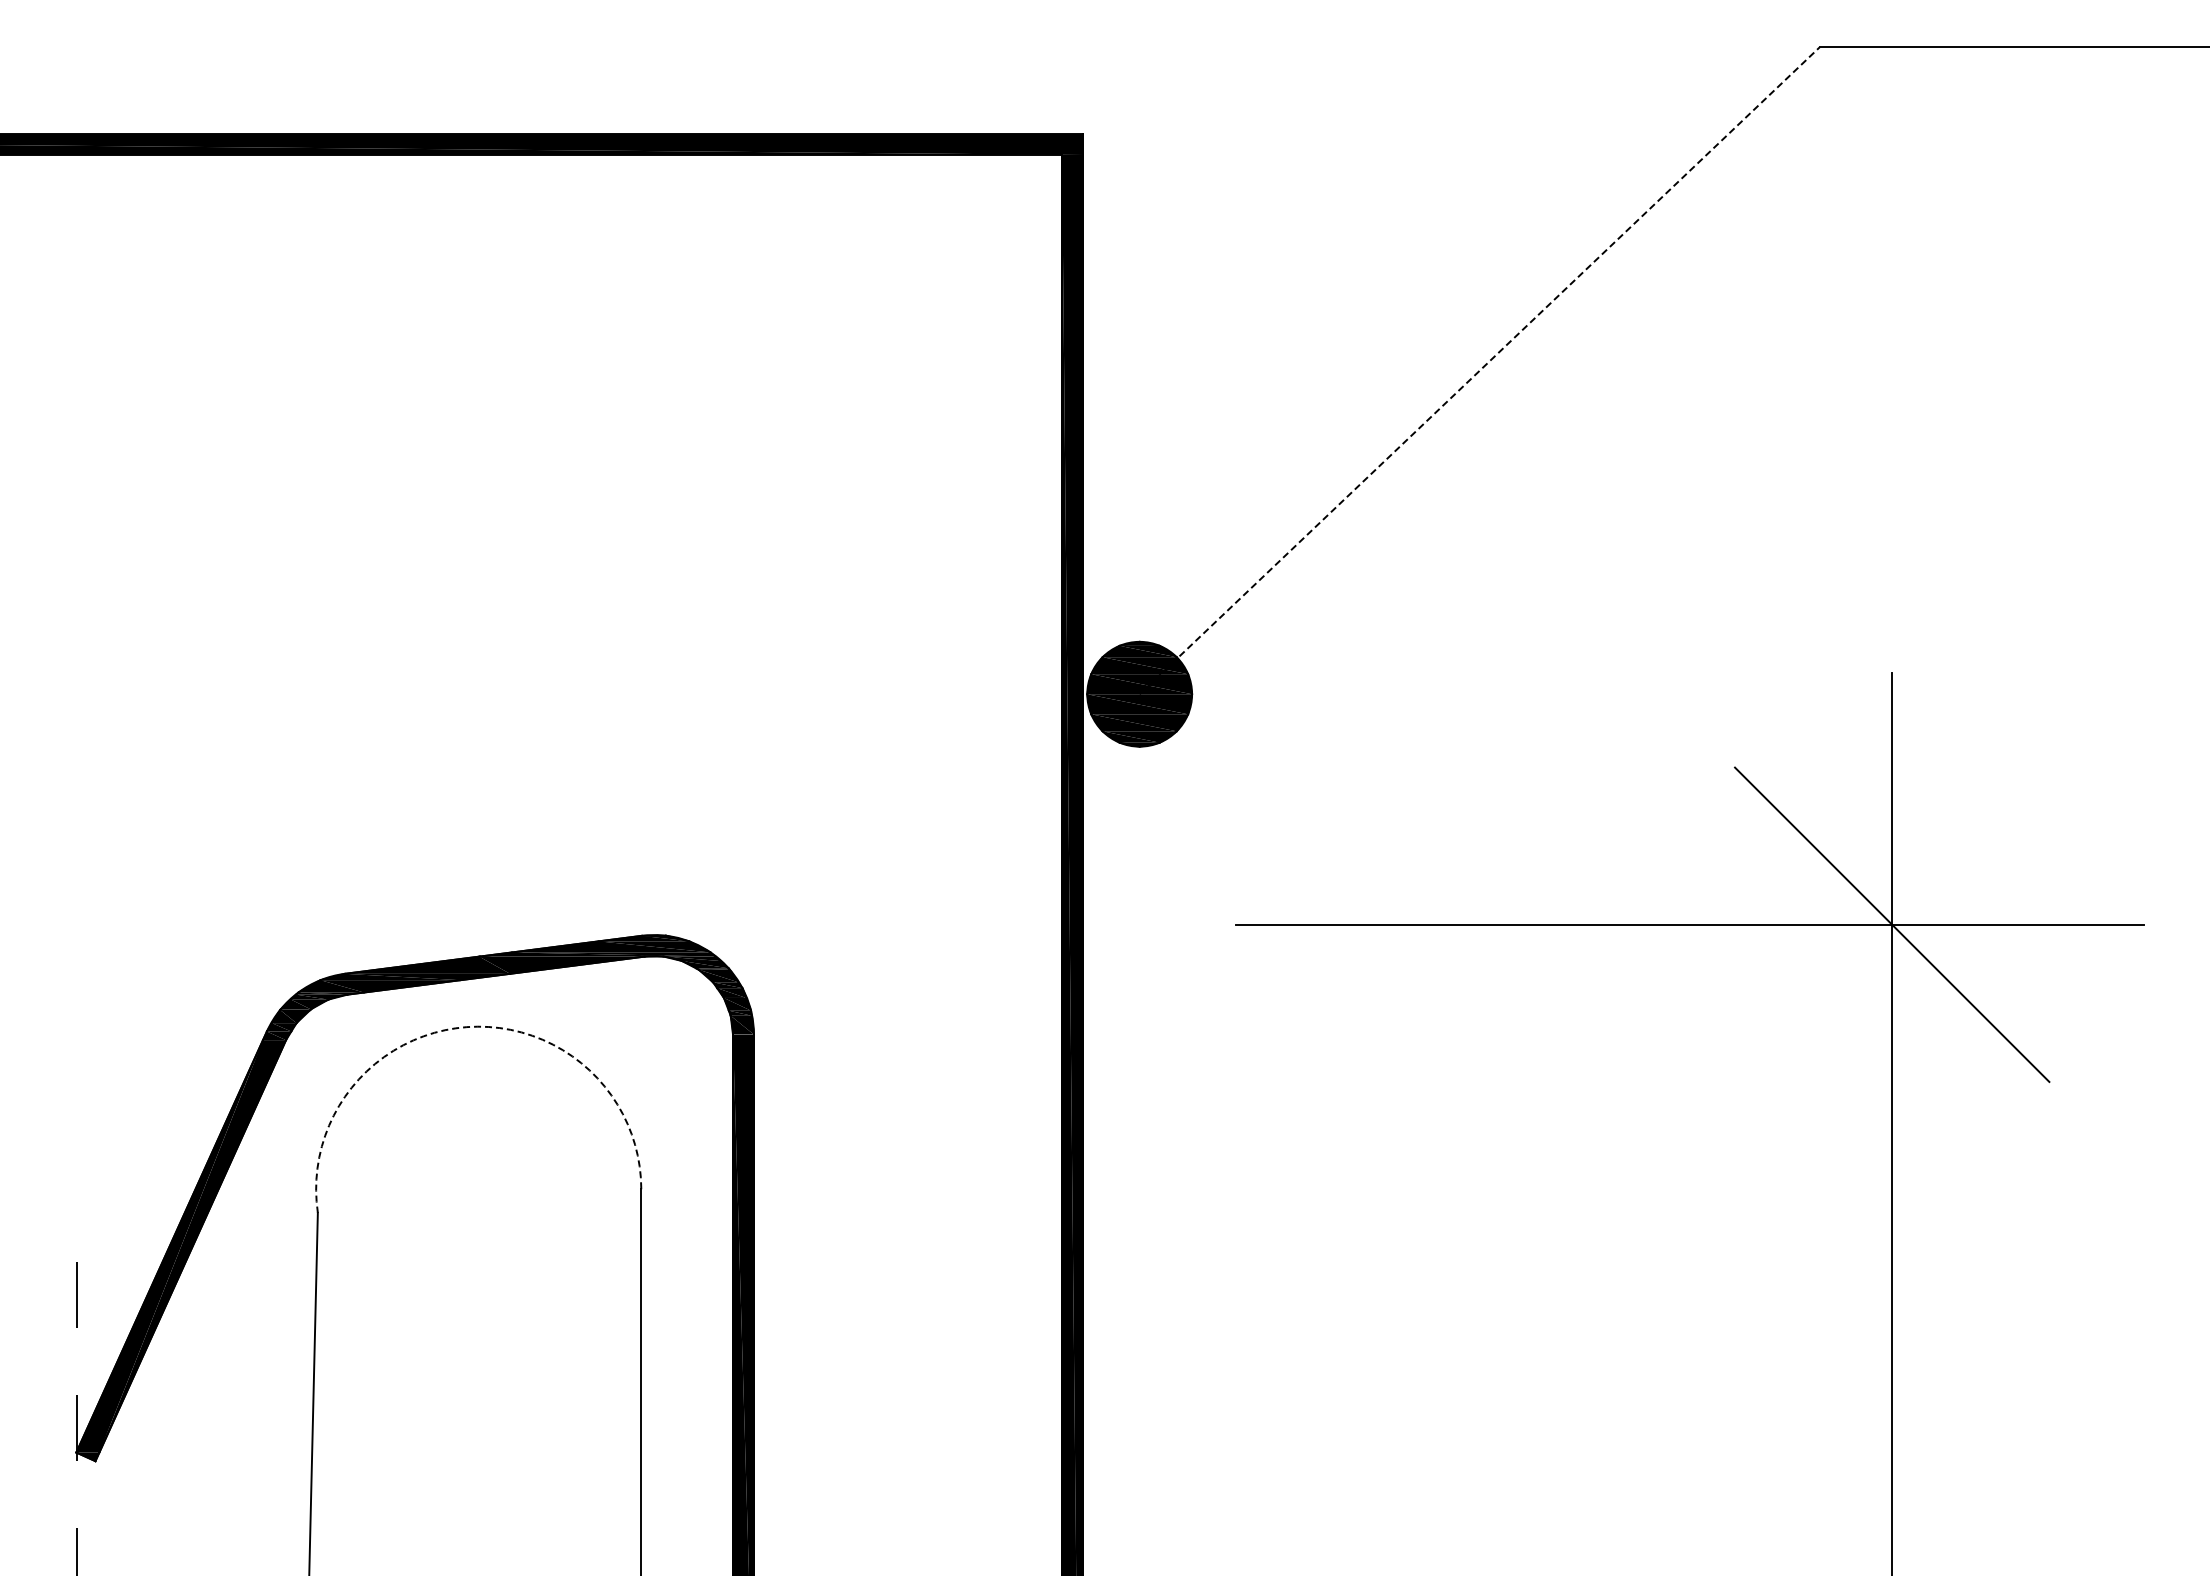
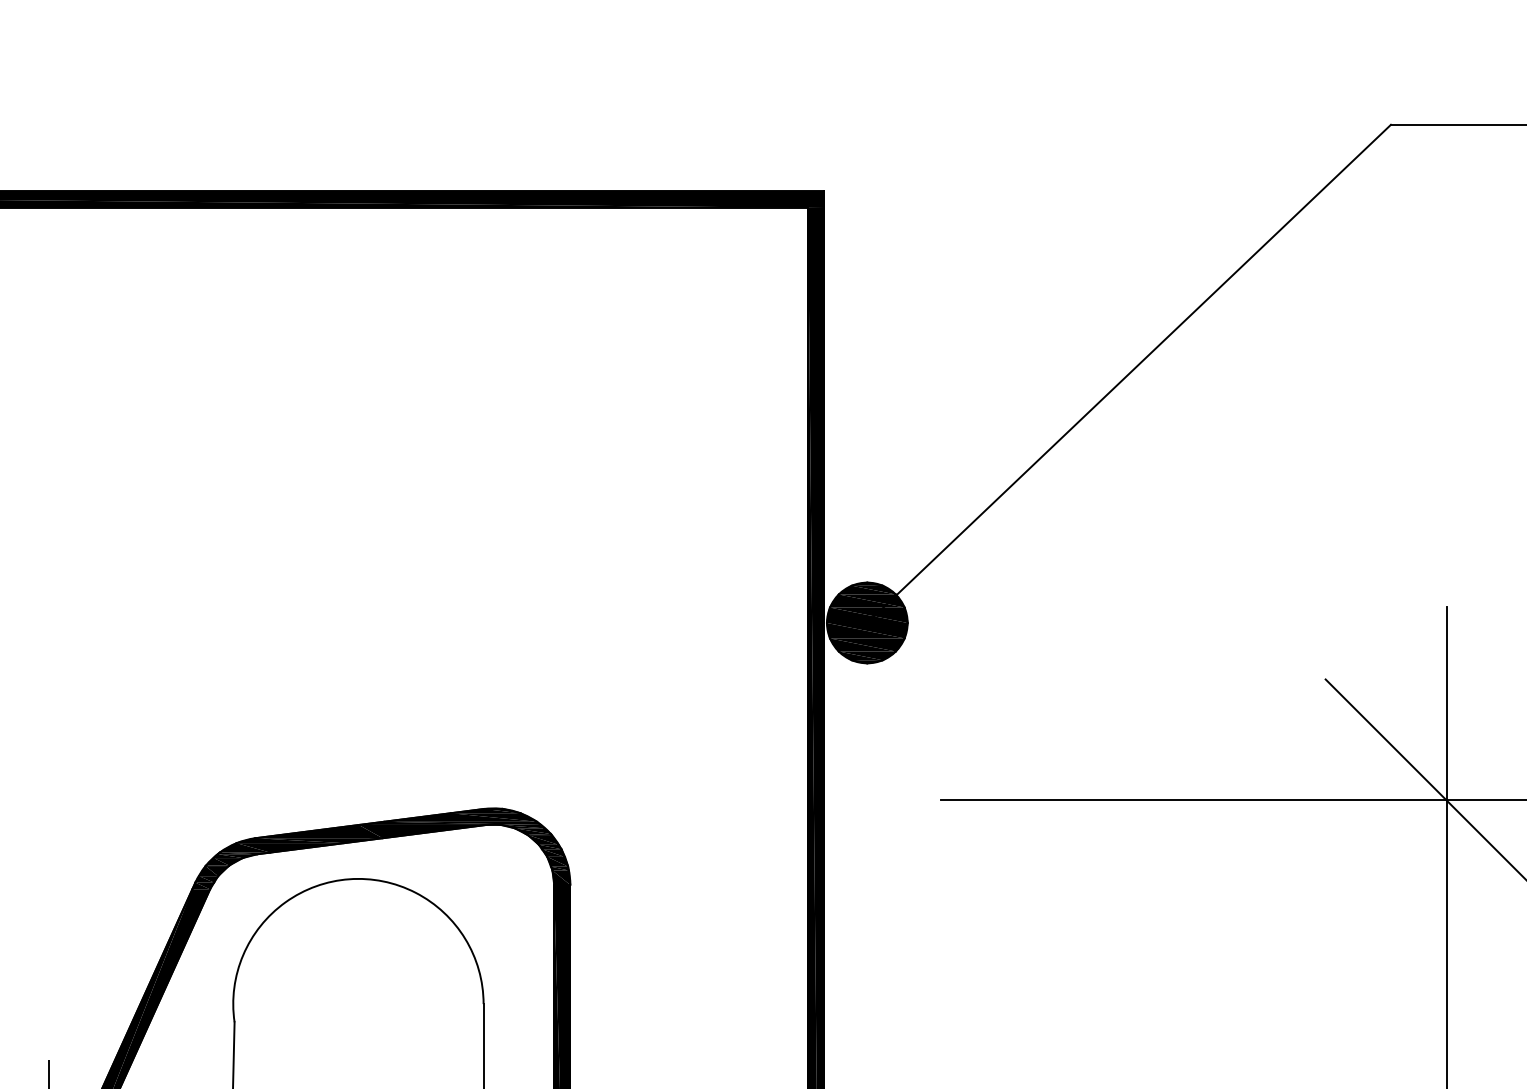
line: (1480, 370) -> (1129, 373), dashed -> solid
arc: (466, 1027) -> (349, 879), dashed -> solid

